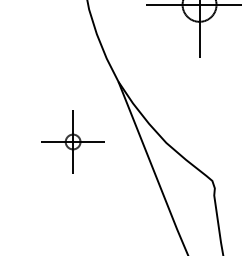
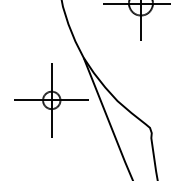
part: (72, 141) -> (51, 100), size x1.67

